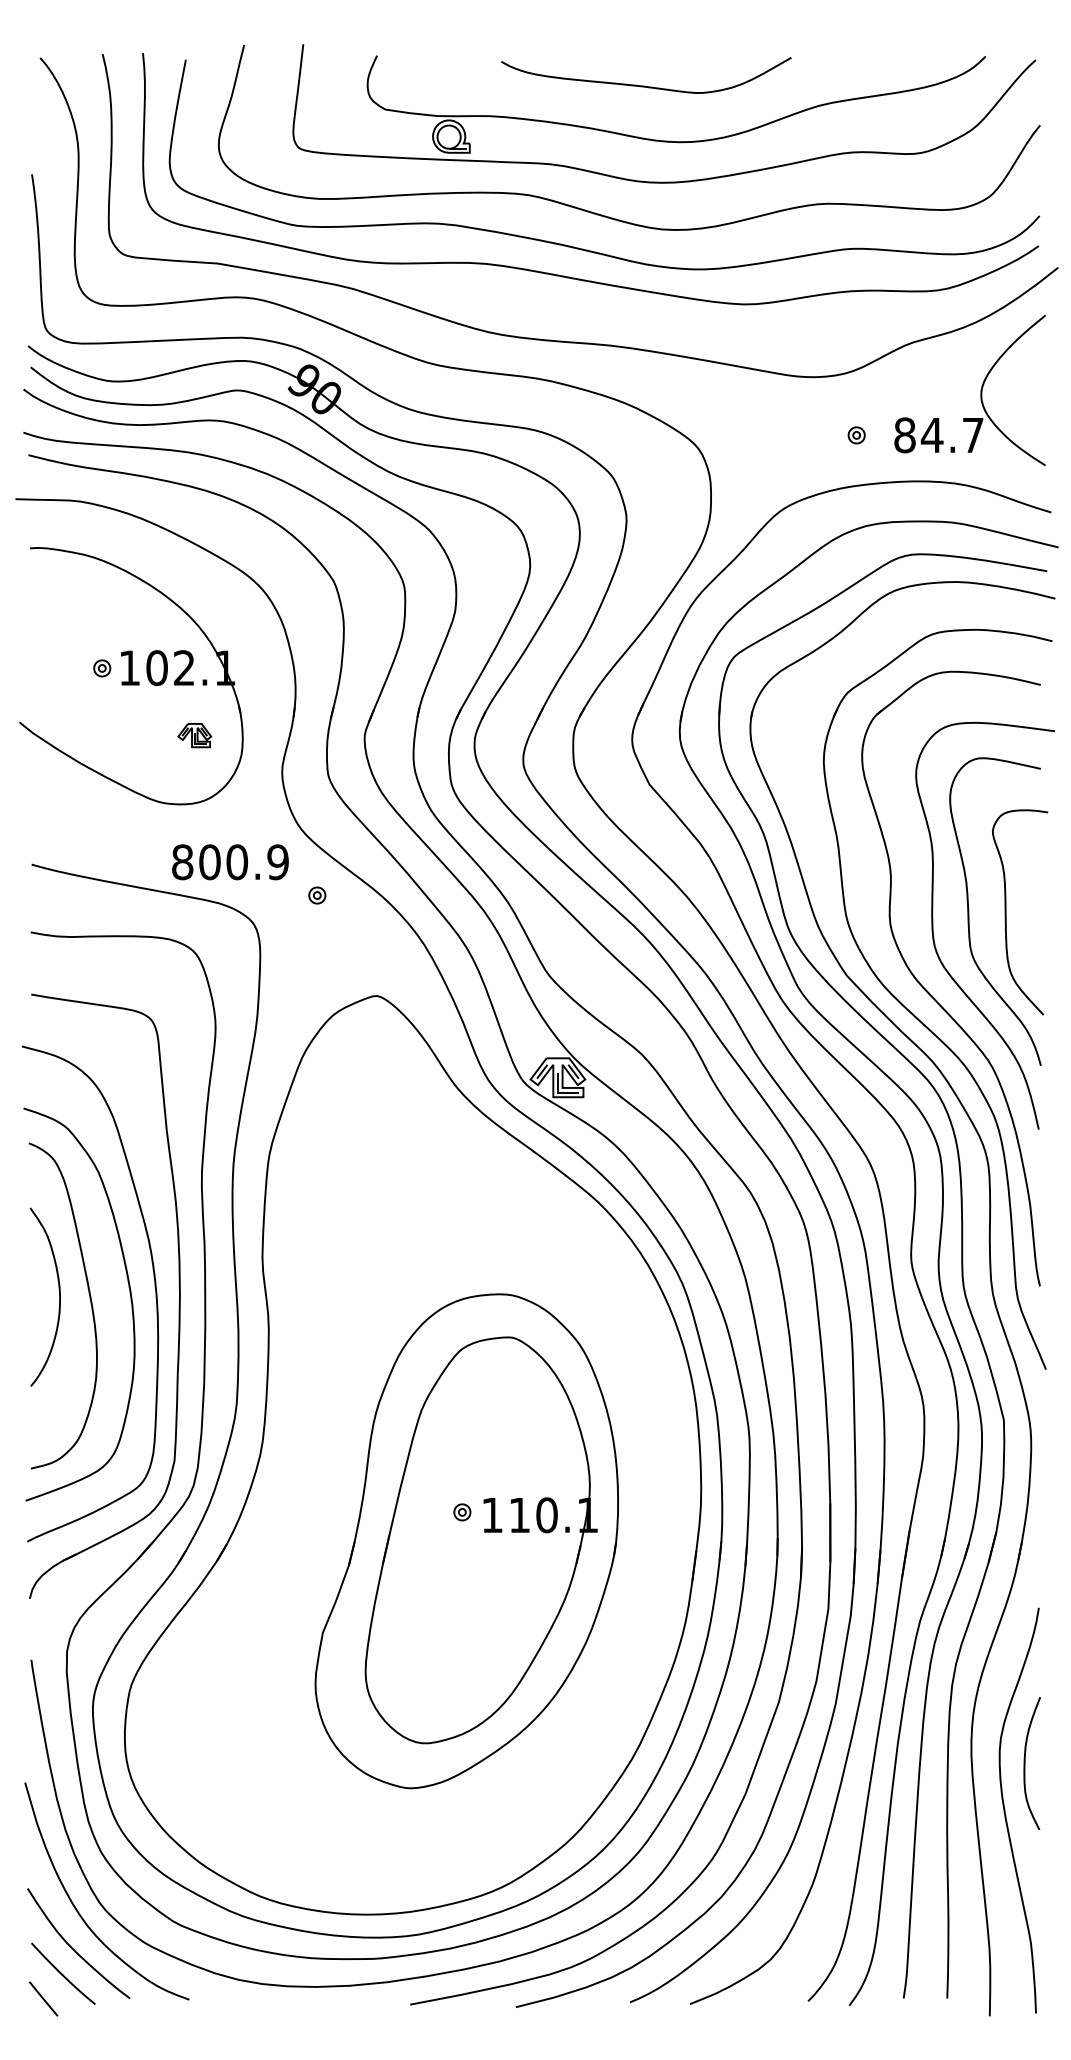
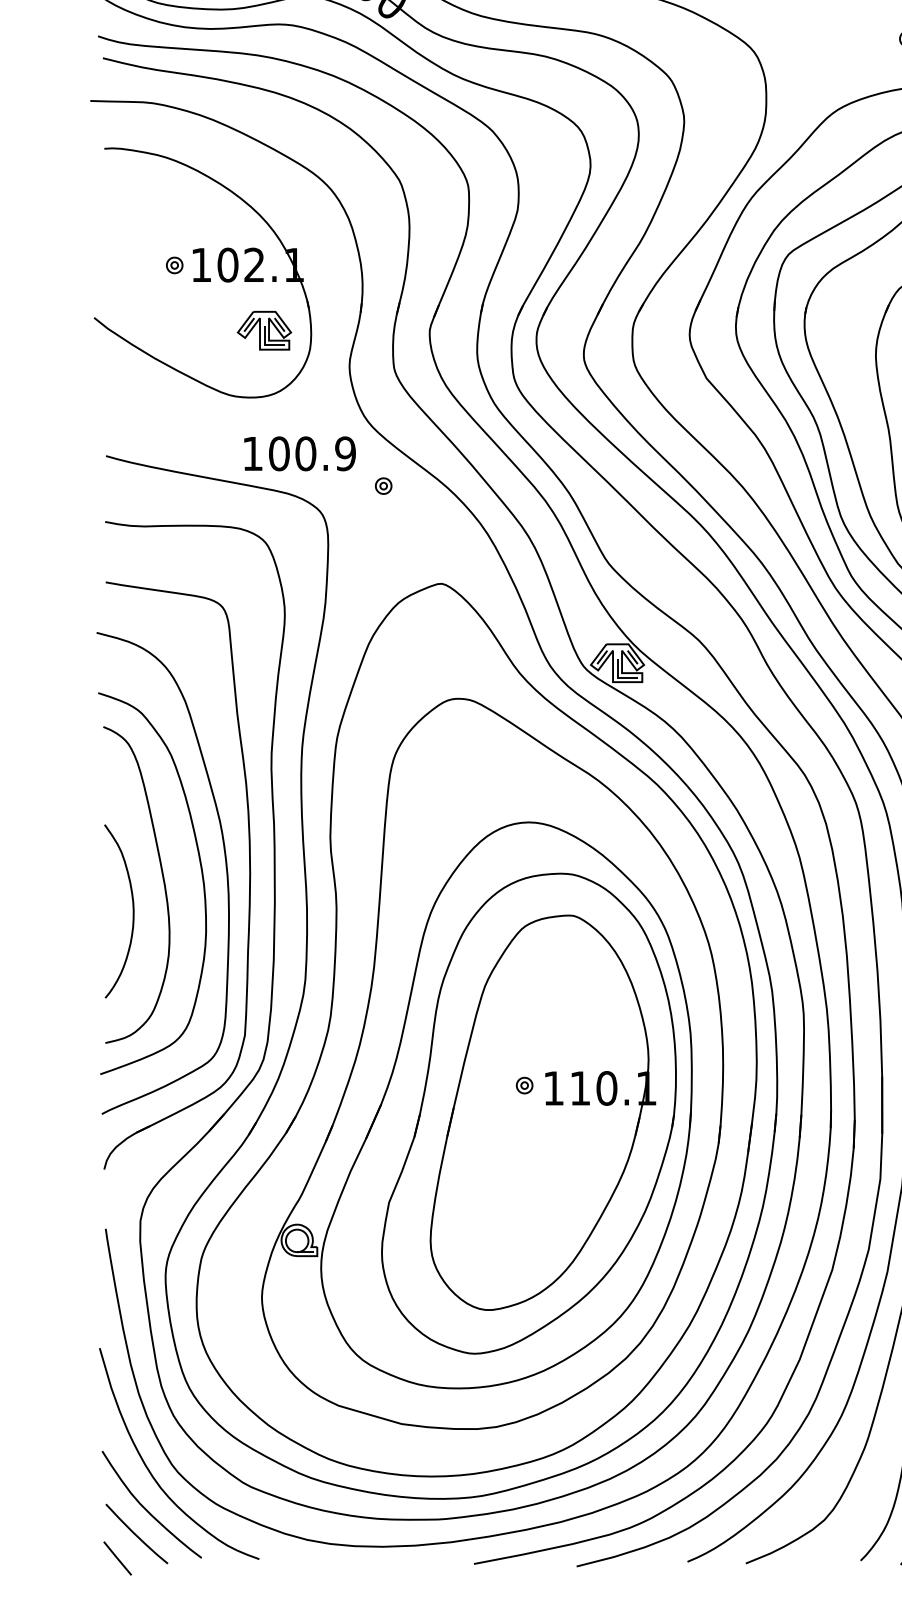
part: (194, 735) -> (264, 330), size x1.67
text: (182, 862) -> (252, 454), 800.9 -> 100.9
curve: (59, 1296) -> (133, 910), moved
part: (429, 1489) -> (492, 1063), added

